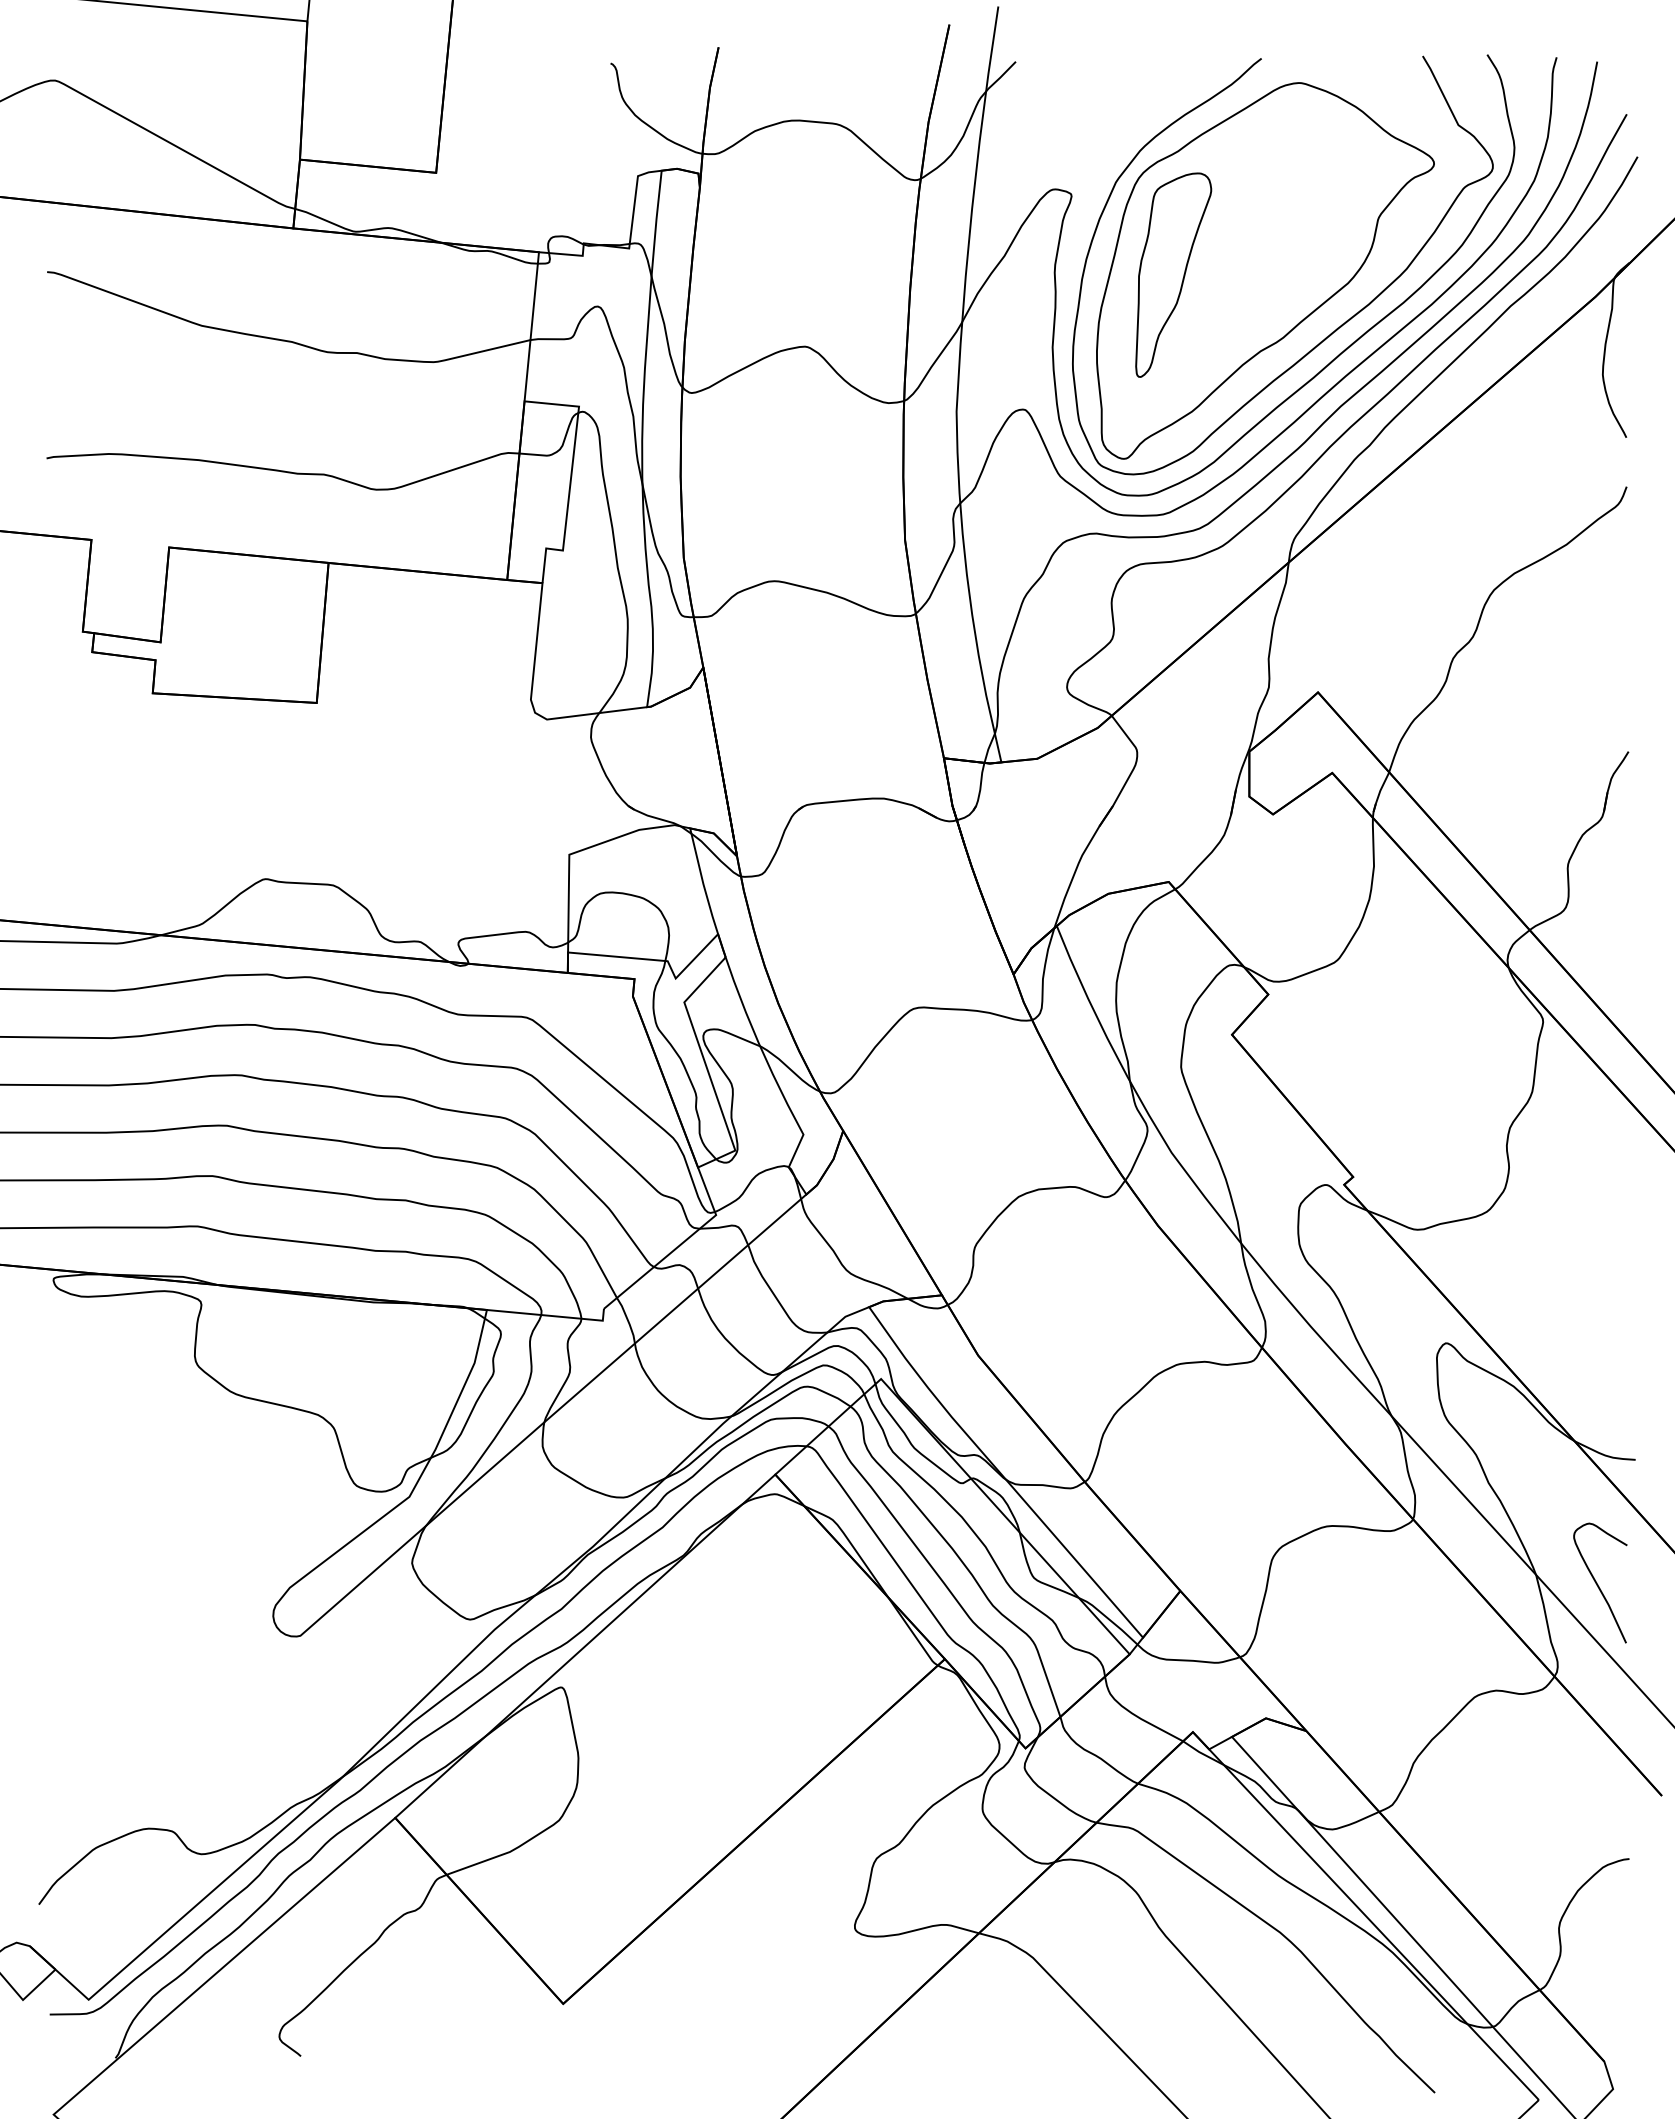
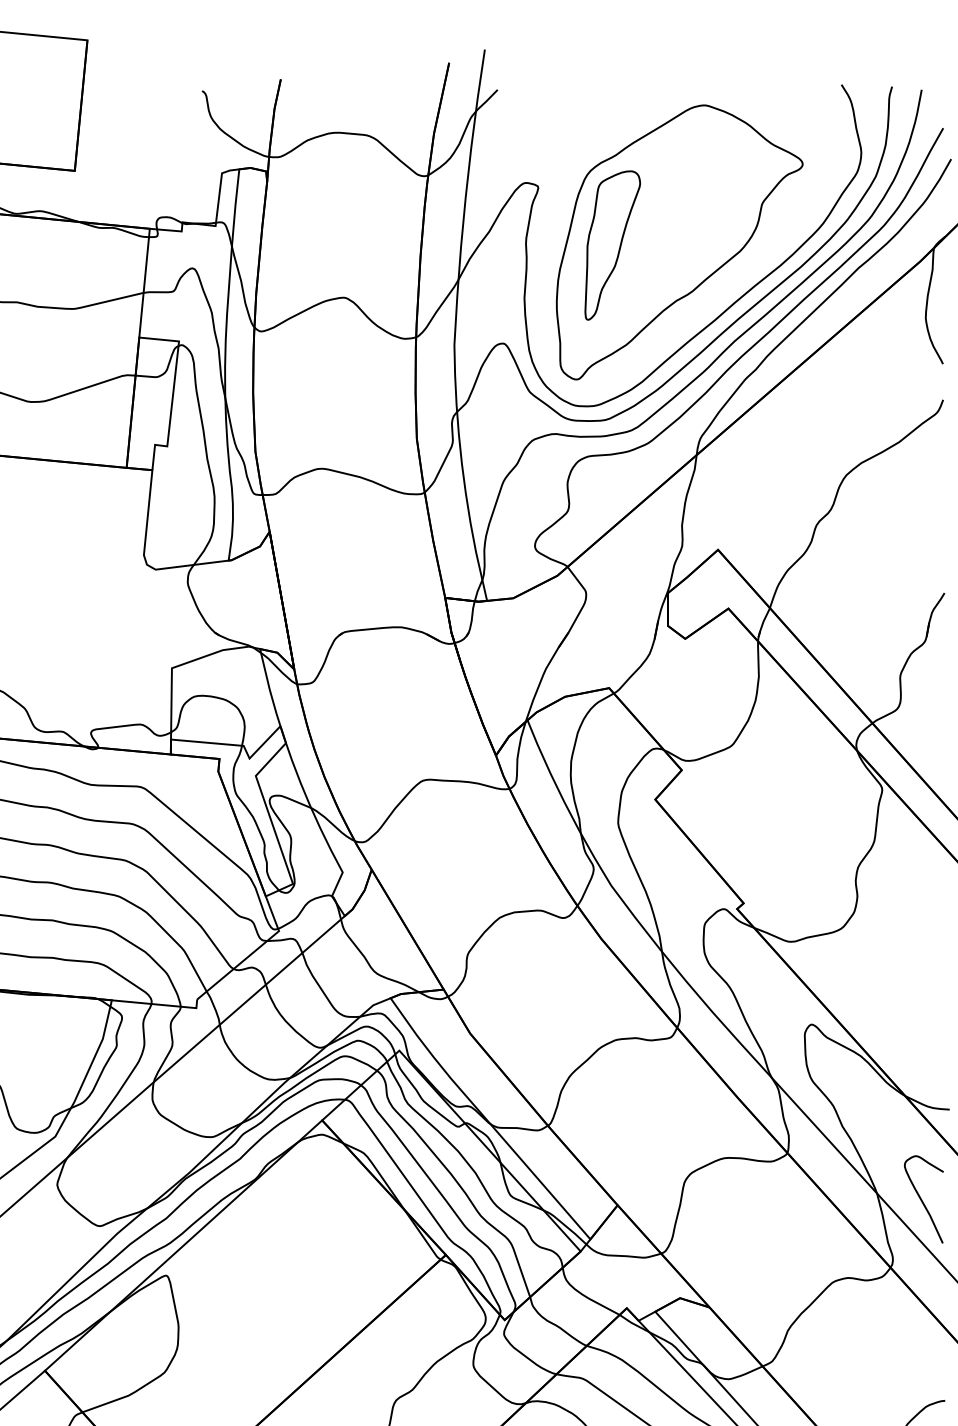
curve: (1337, 327) -> (732, 283), removed

